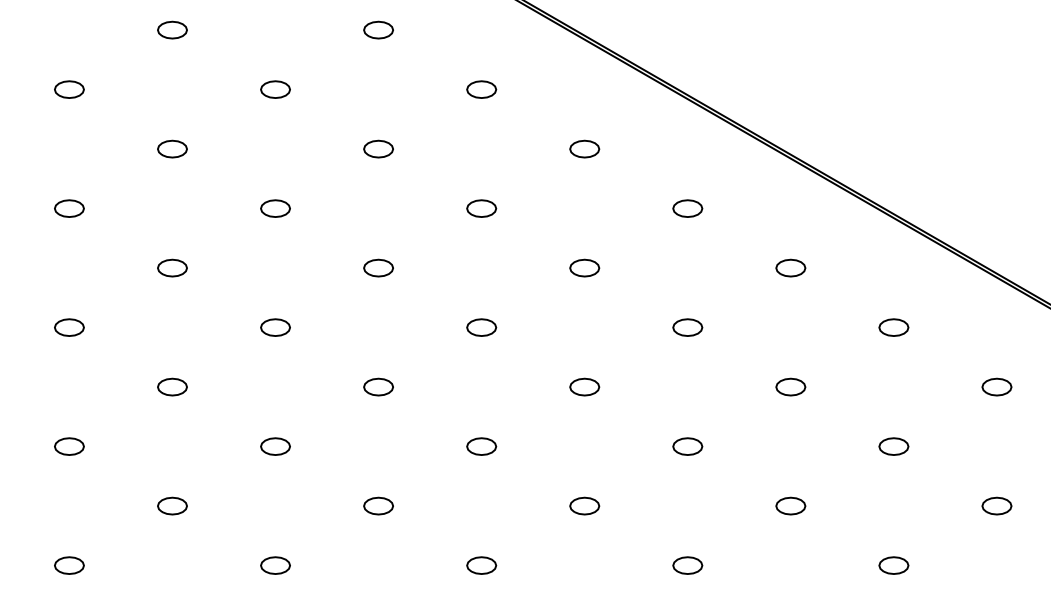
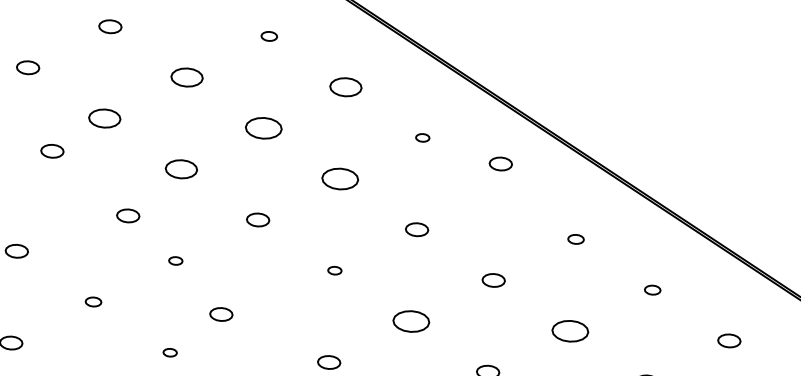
part: (378, 29) -> (269, 35), size x0.7
part: (275, 89) -> (187, 77), size x1.4
part: (481, 89) -> (345, 87), size x1.4
part: (172, 148) -> (104, 118), size x1.4
part: (378, 148) -> (263, 127), size x1.6
part: (584, 148) -> (422, 137), size x0.6
part: (69, 208) -> (52, 151), moved
part: (275, 208) -> (181, 169), size x1.4
part: (481, 208) -> (340, 178), size x1.6
part: (687, 208) -> (500, 163), moved
part: (172, 267) -> (128, 215), moved
part: (790, 267) -> (575, 238), size x0.7
part: (275, 327) -> (175, 260), size x0.6
part: (481, 327) -> (334, 270), size x0.6
part: (893, 327) -> (652, 290), size x0.7
part: (172, 386) -> (93, 301), size x0.7
part: (378, 386) -> (221, 314), moved
part: (584, 386) -> (411, 320), size x1.6
part: (790, 386) -> (570, 330), size x1.6
part: (275, 446) -> (170, 352), size x0.6

